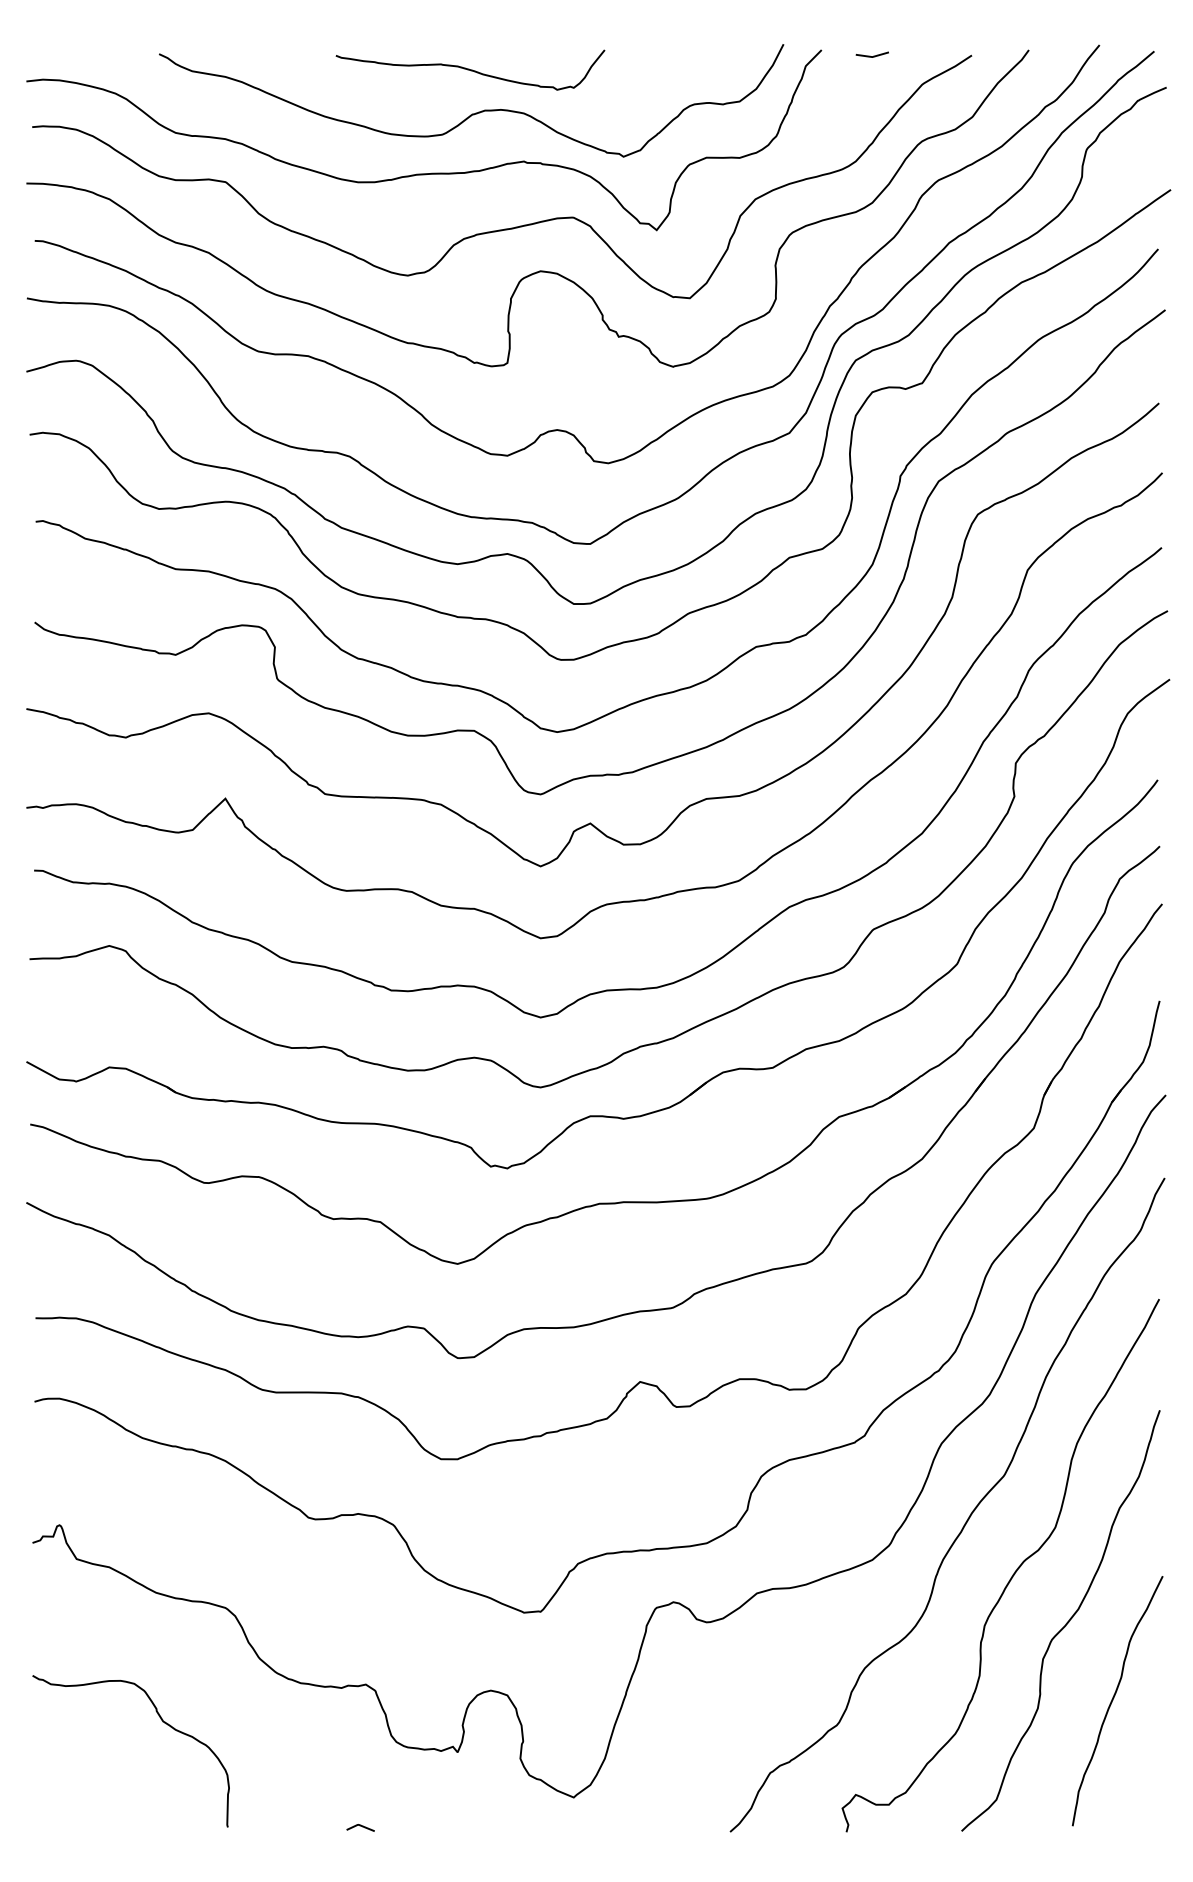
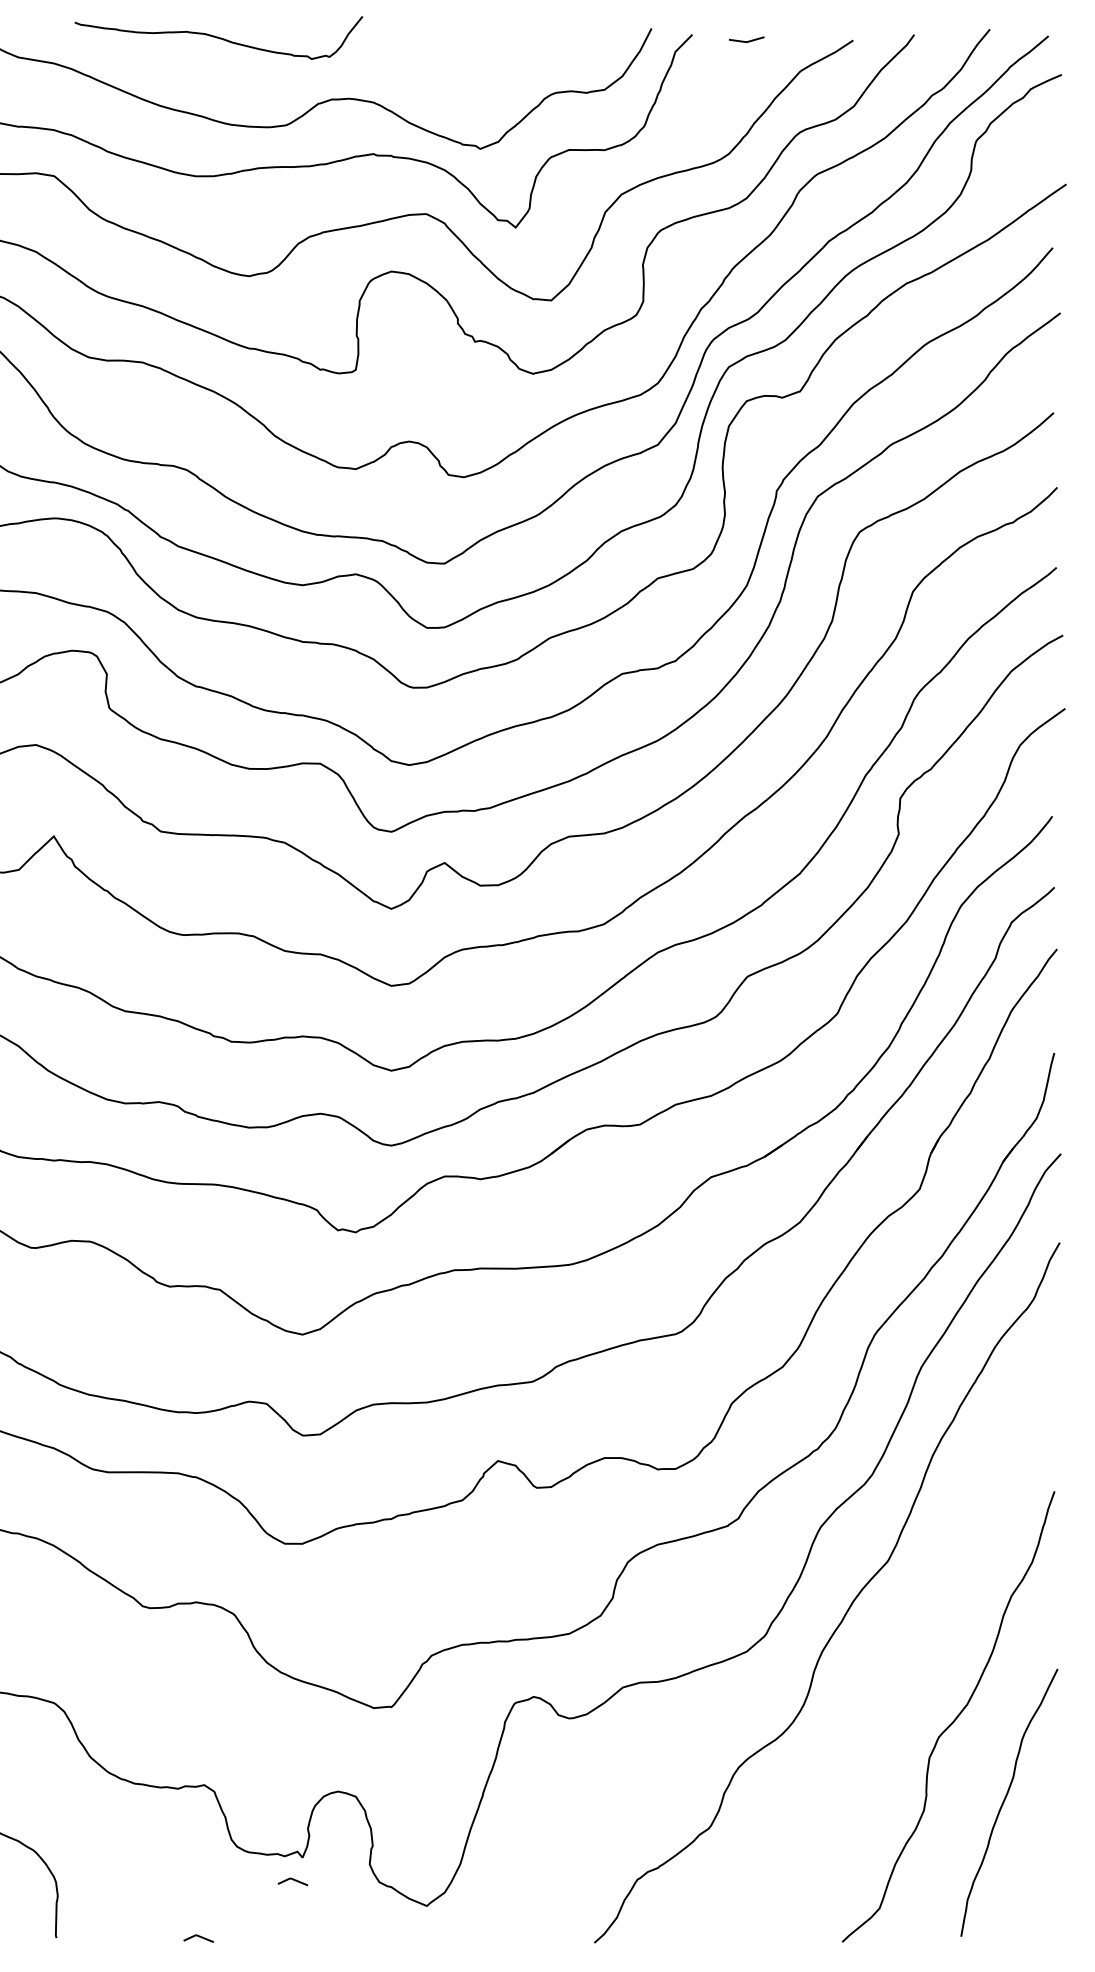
curve: (470, 69) -> (218, 37), moved
curve: (1012, 1574) -> (896, 1667), removed
line: (448, 1773) -> (292, 1880), added

